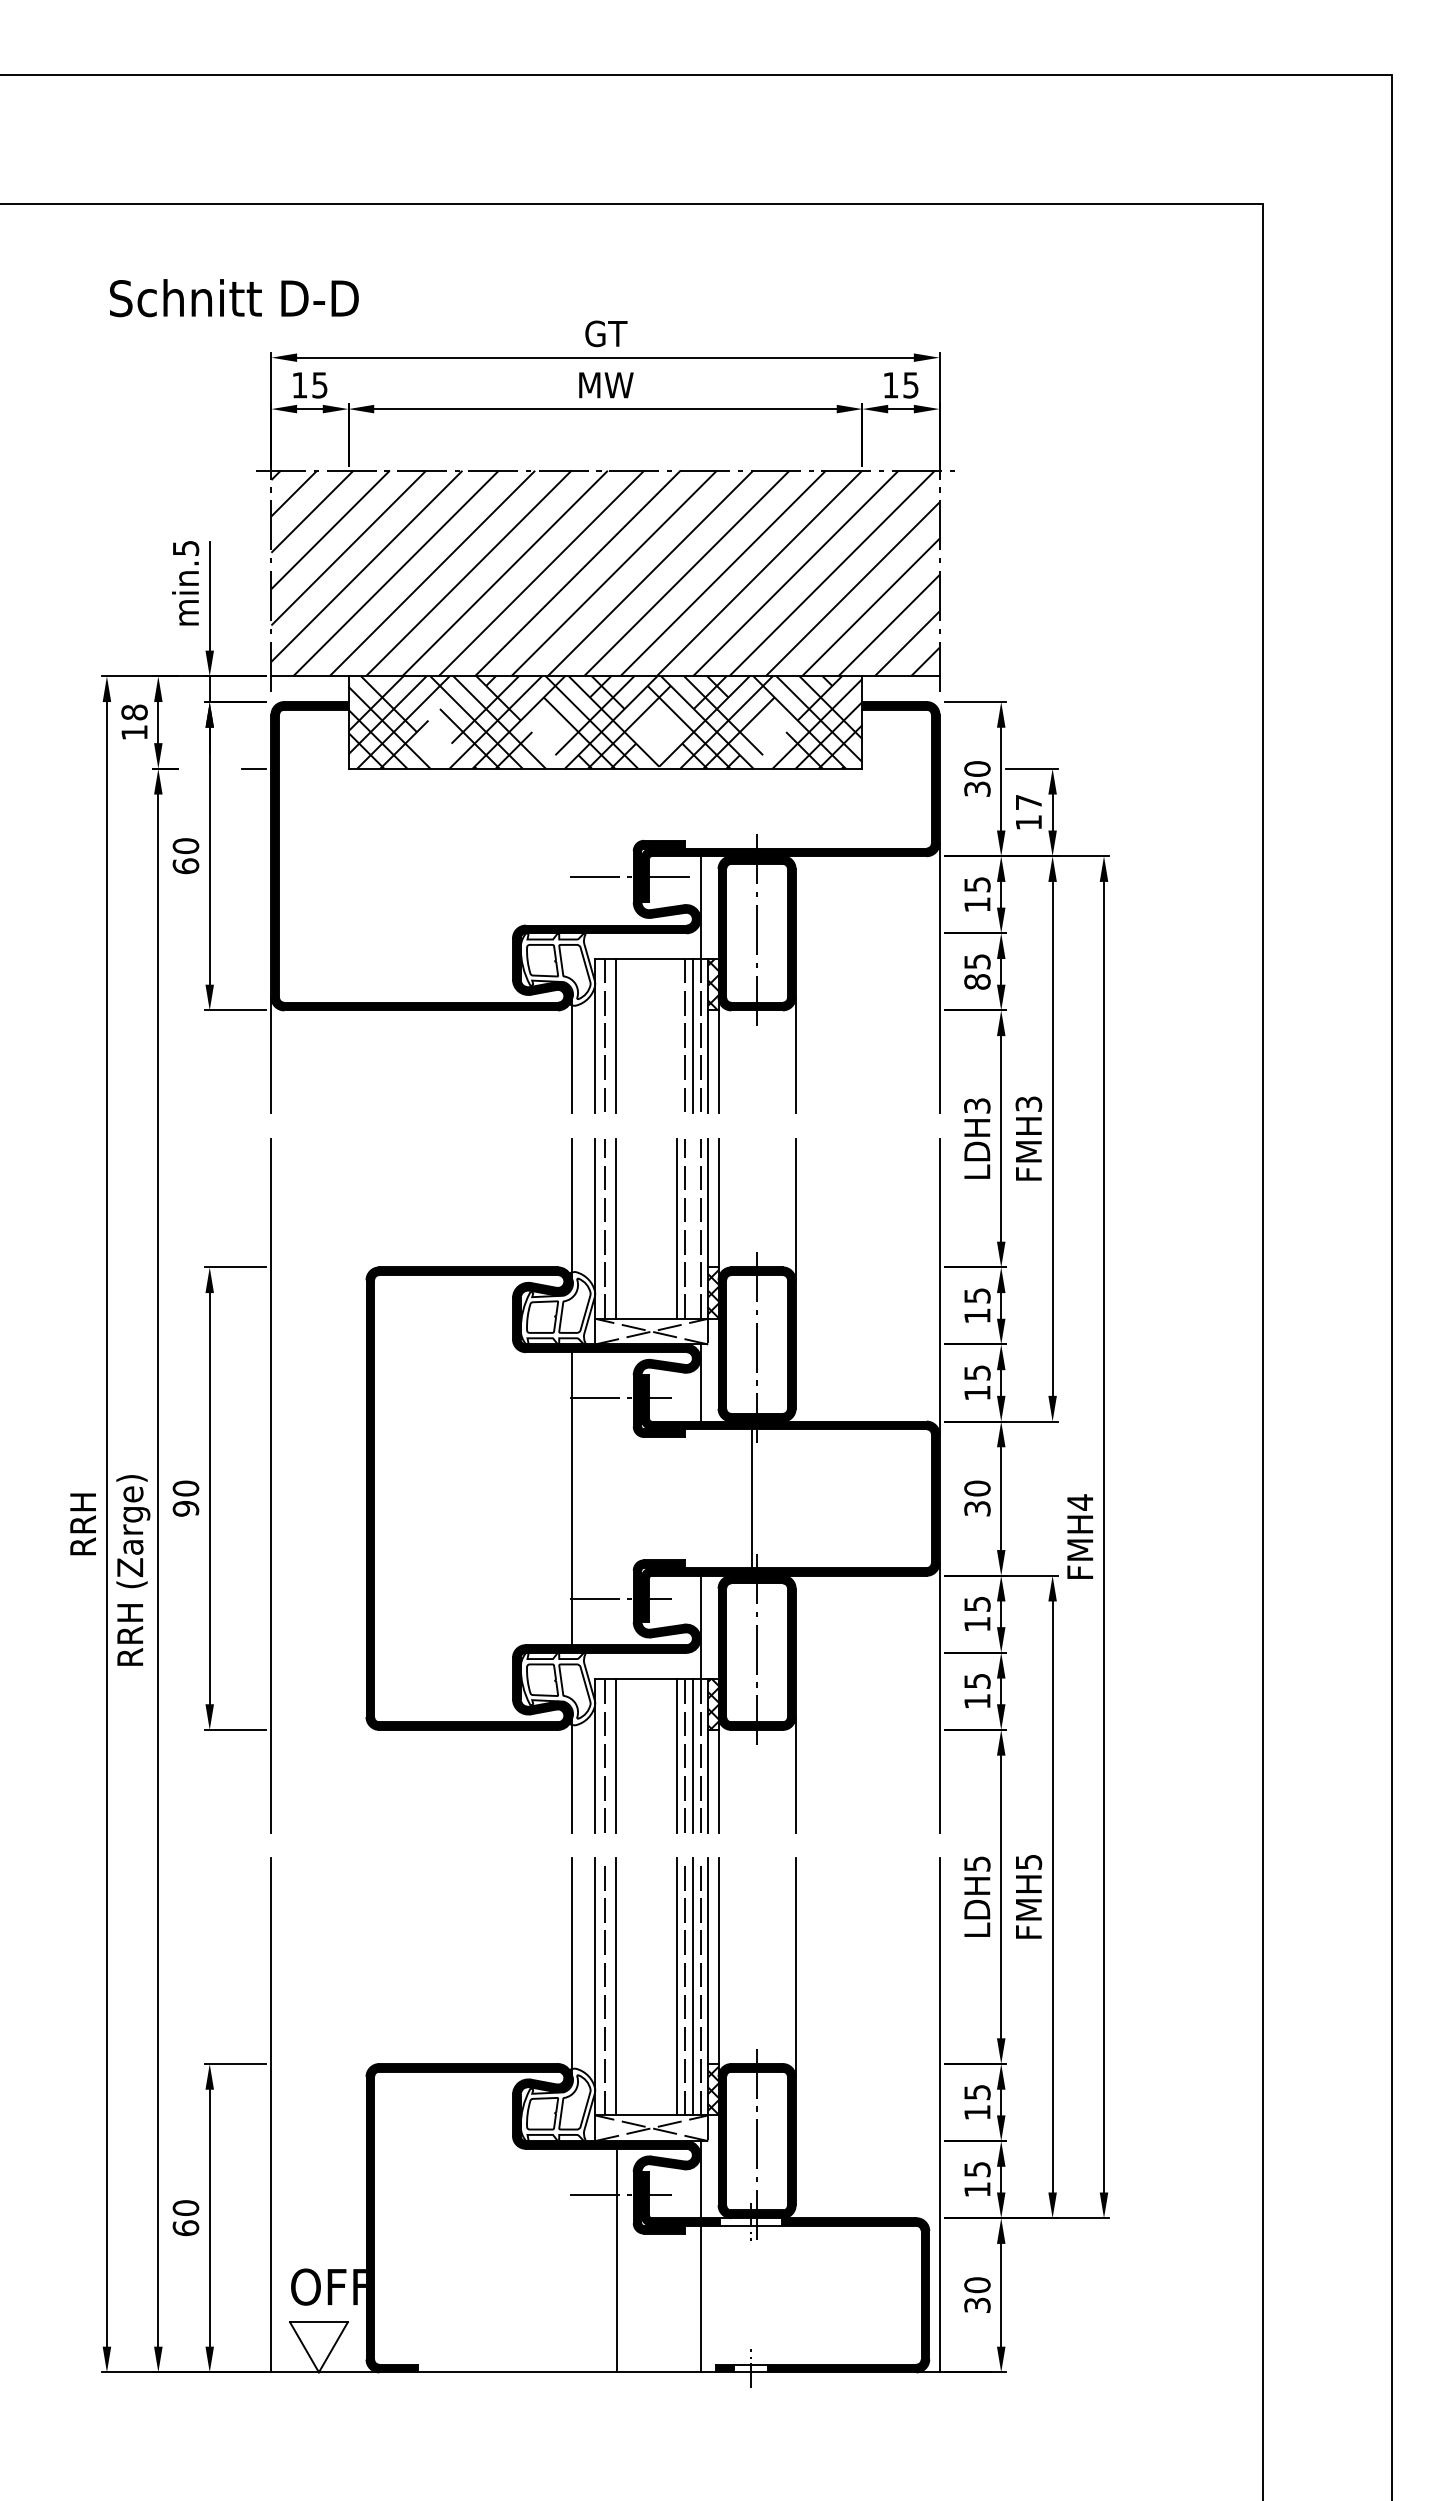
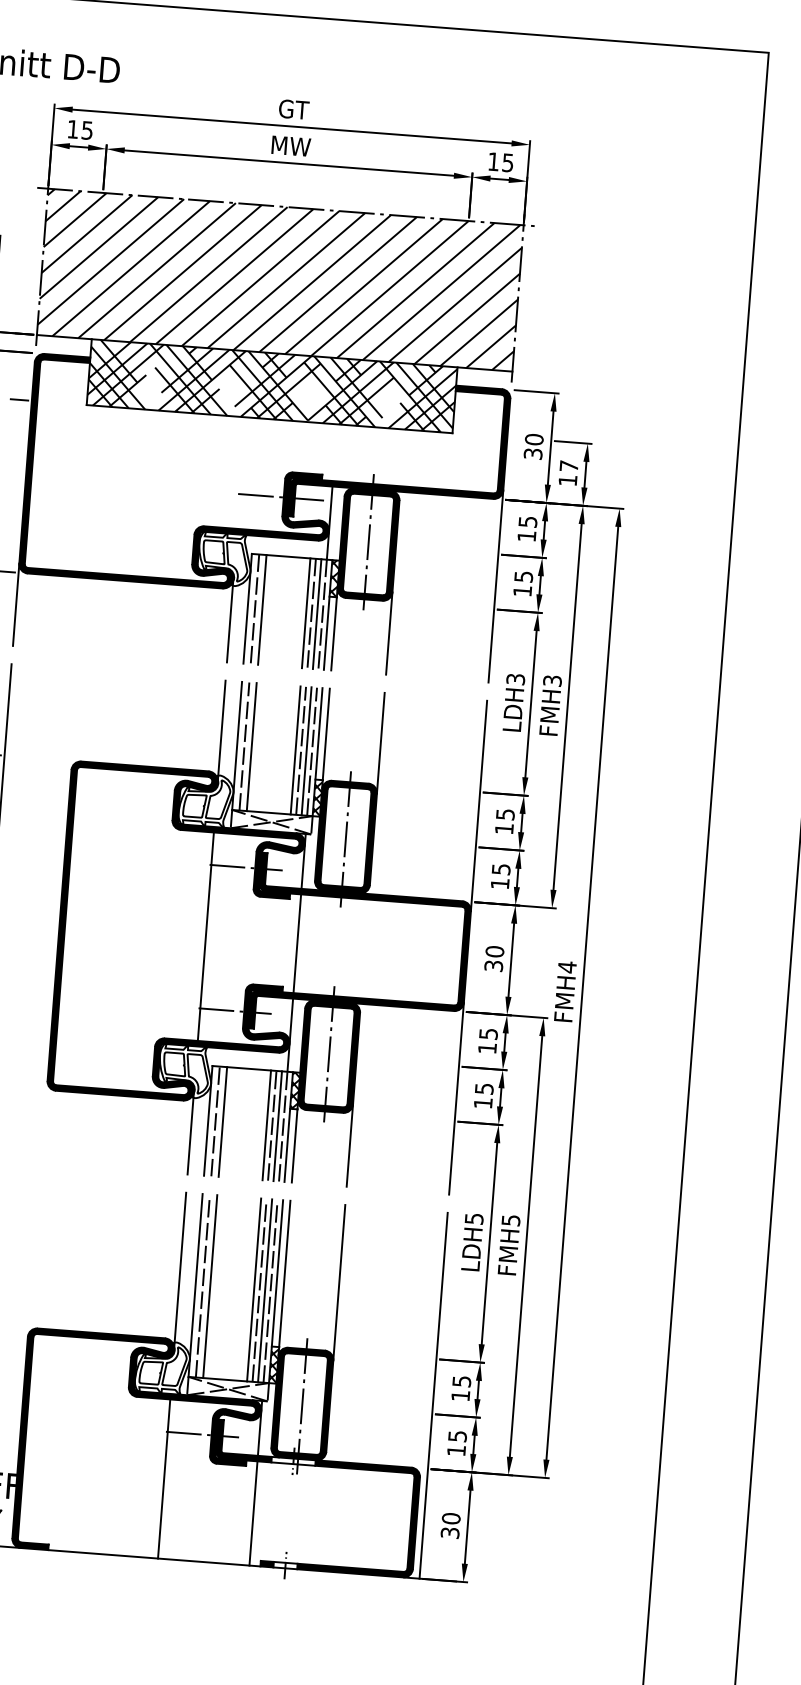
text: (977, 981) -> (522, 590), 85 -> 15
line: (677, 1036) -> (306, 613), added
line: (692, 1228) -> (306, 751), added
line: (751, 1498) -> (297, 943), moved
line: (617, 2260) -> (164, 1478), moved

